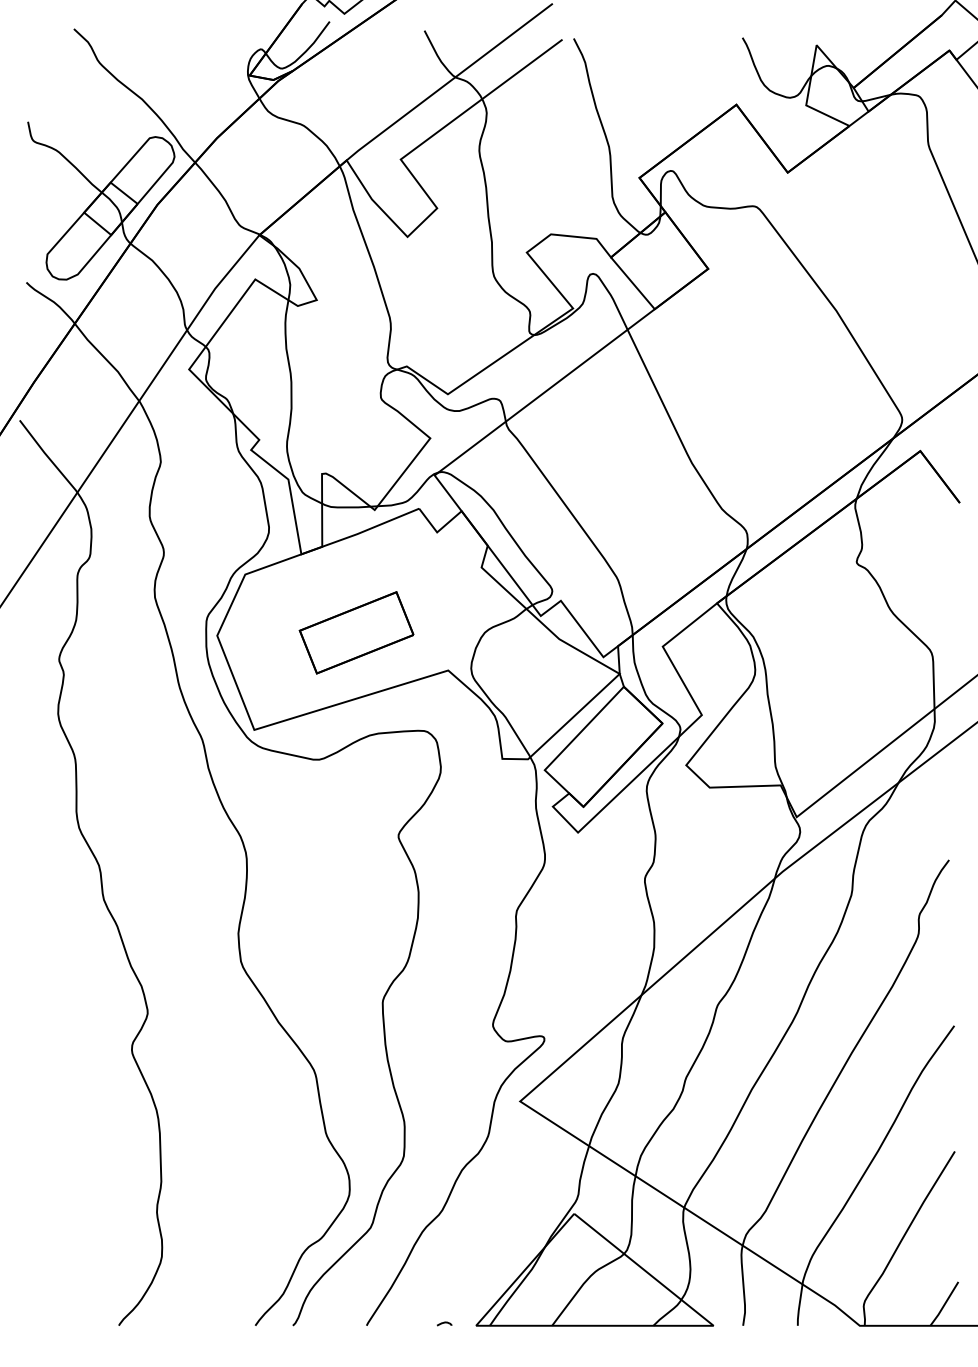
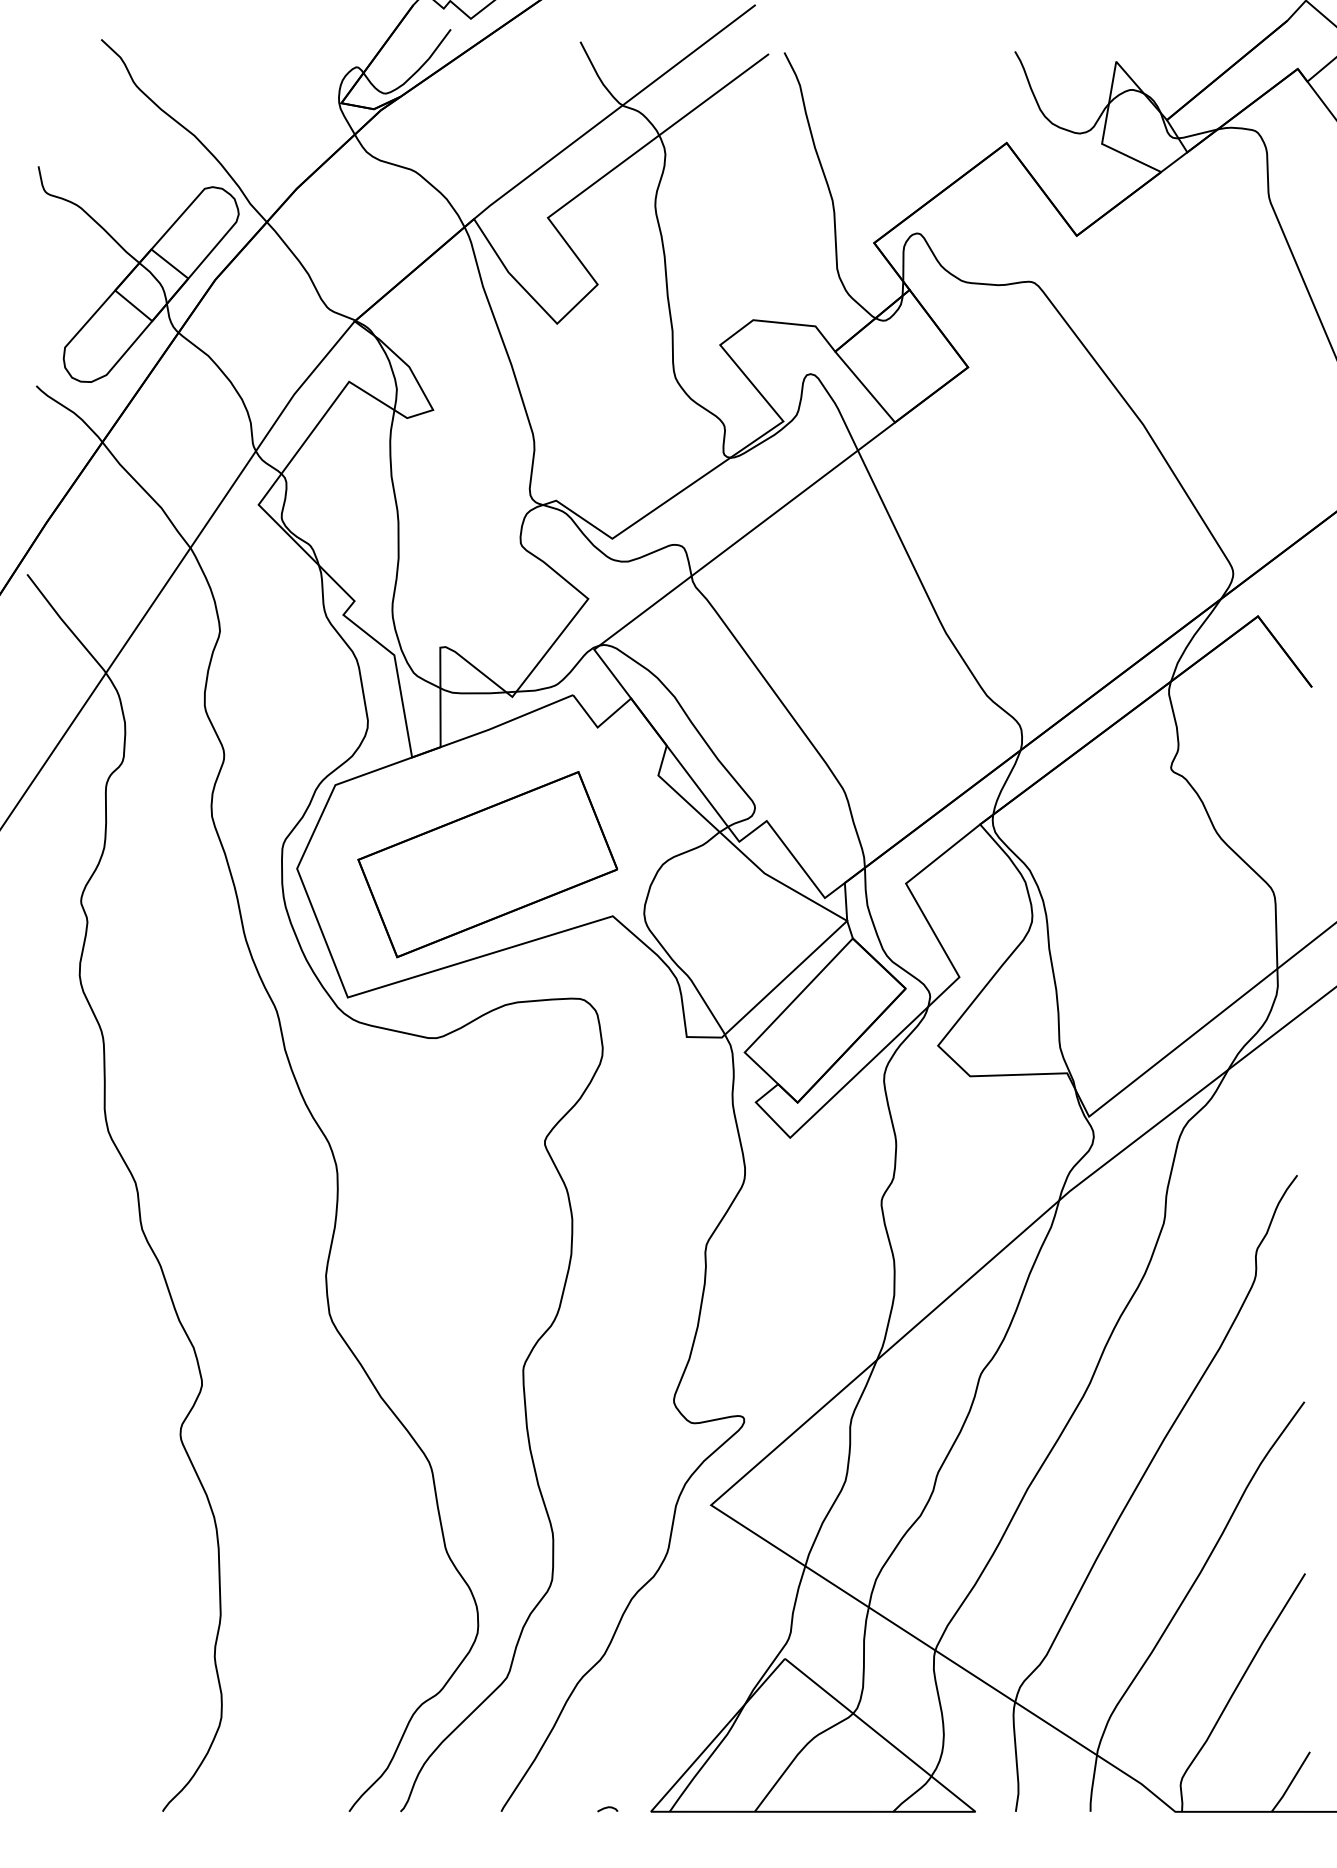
part: (356, 632) -> (487, 864), size x1.67

